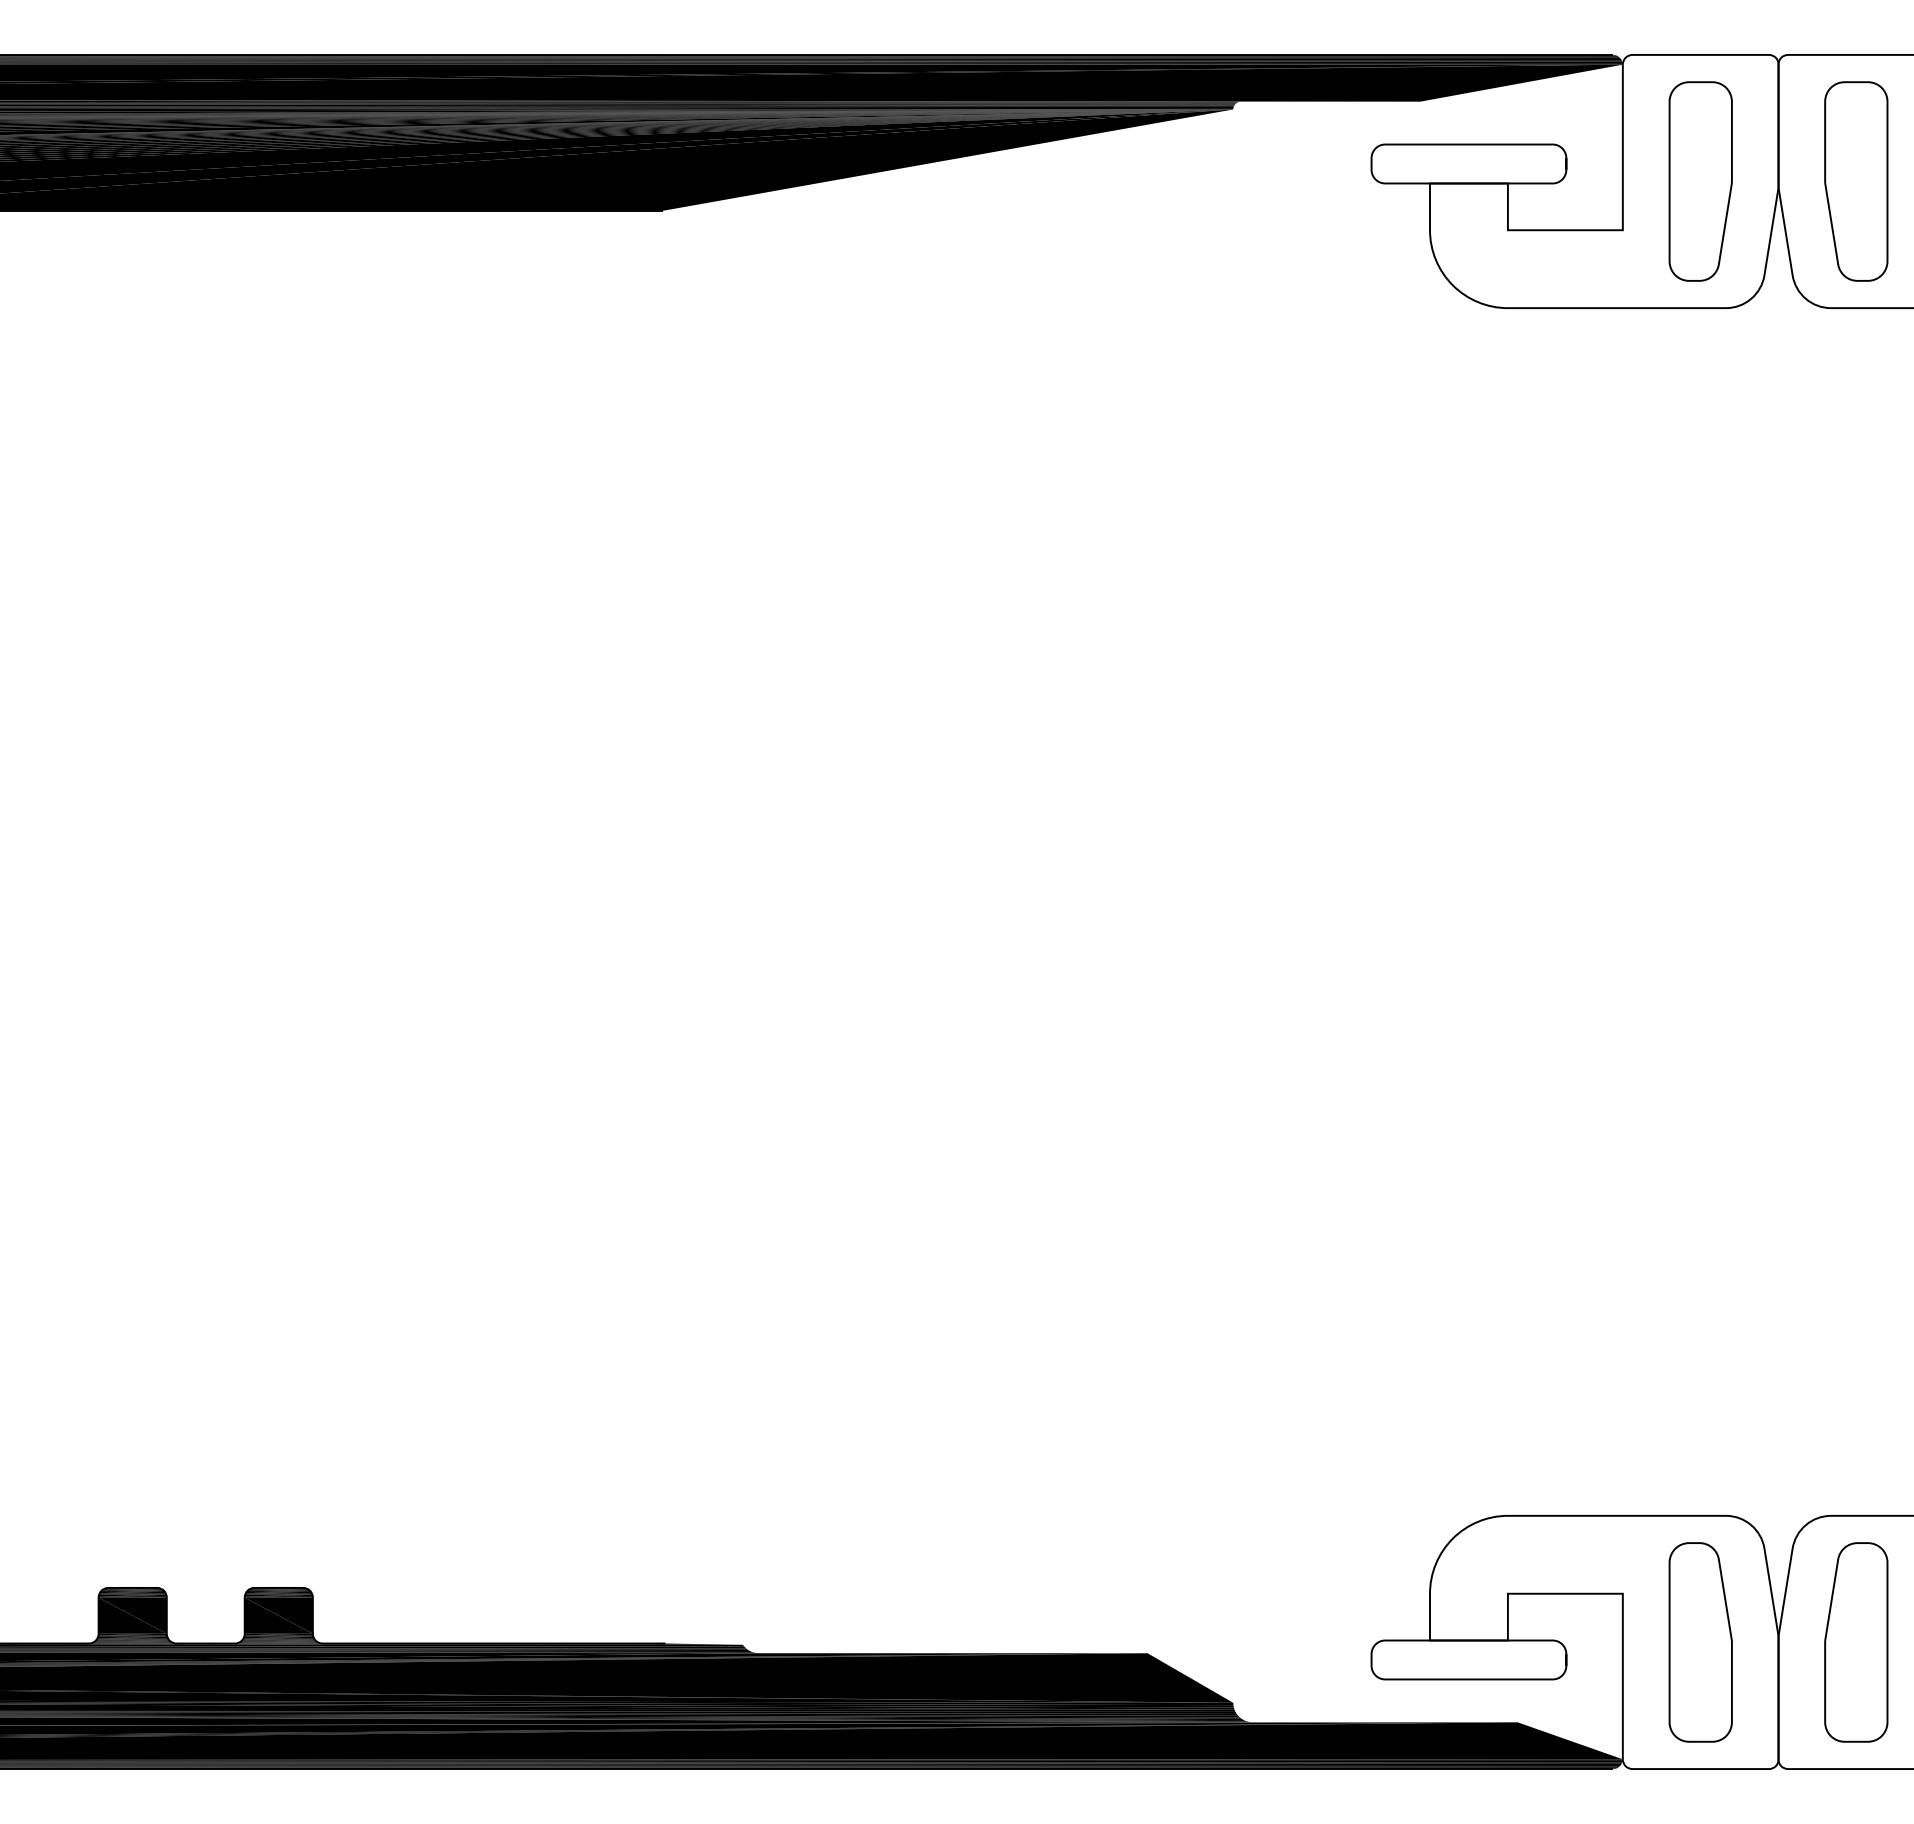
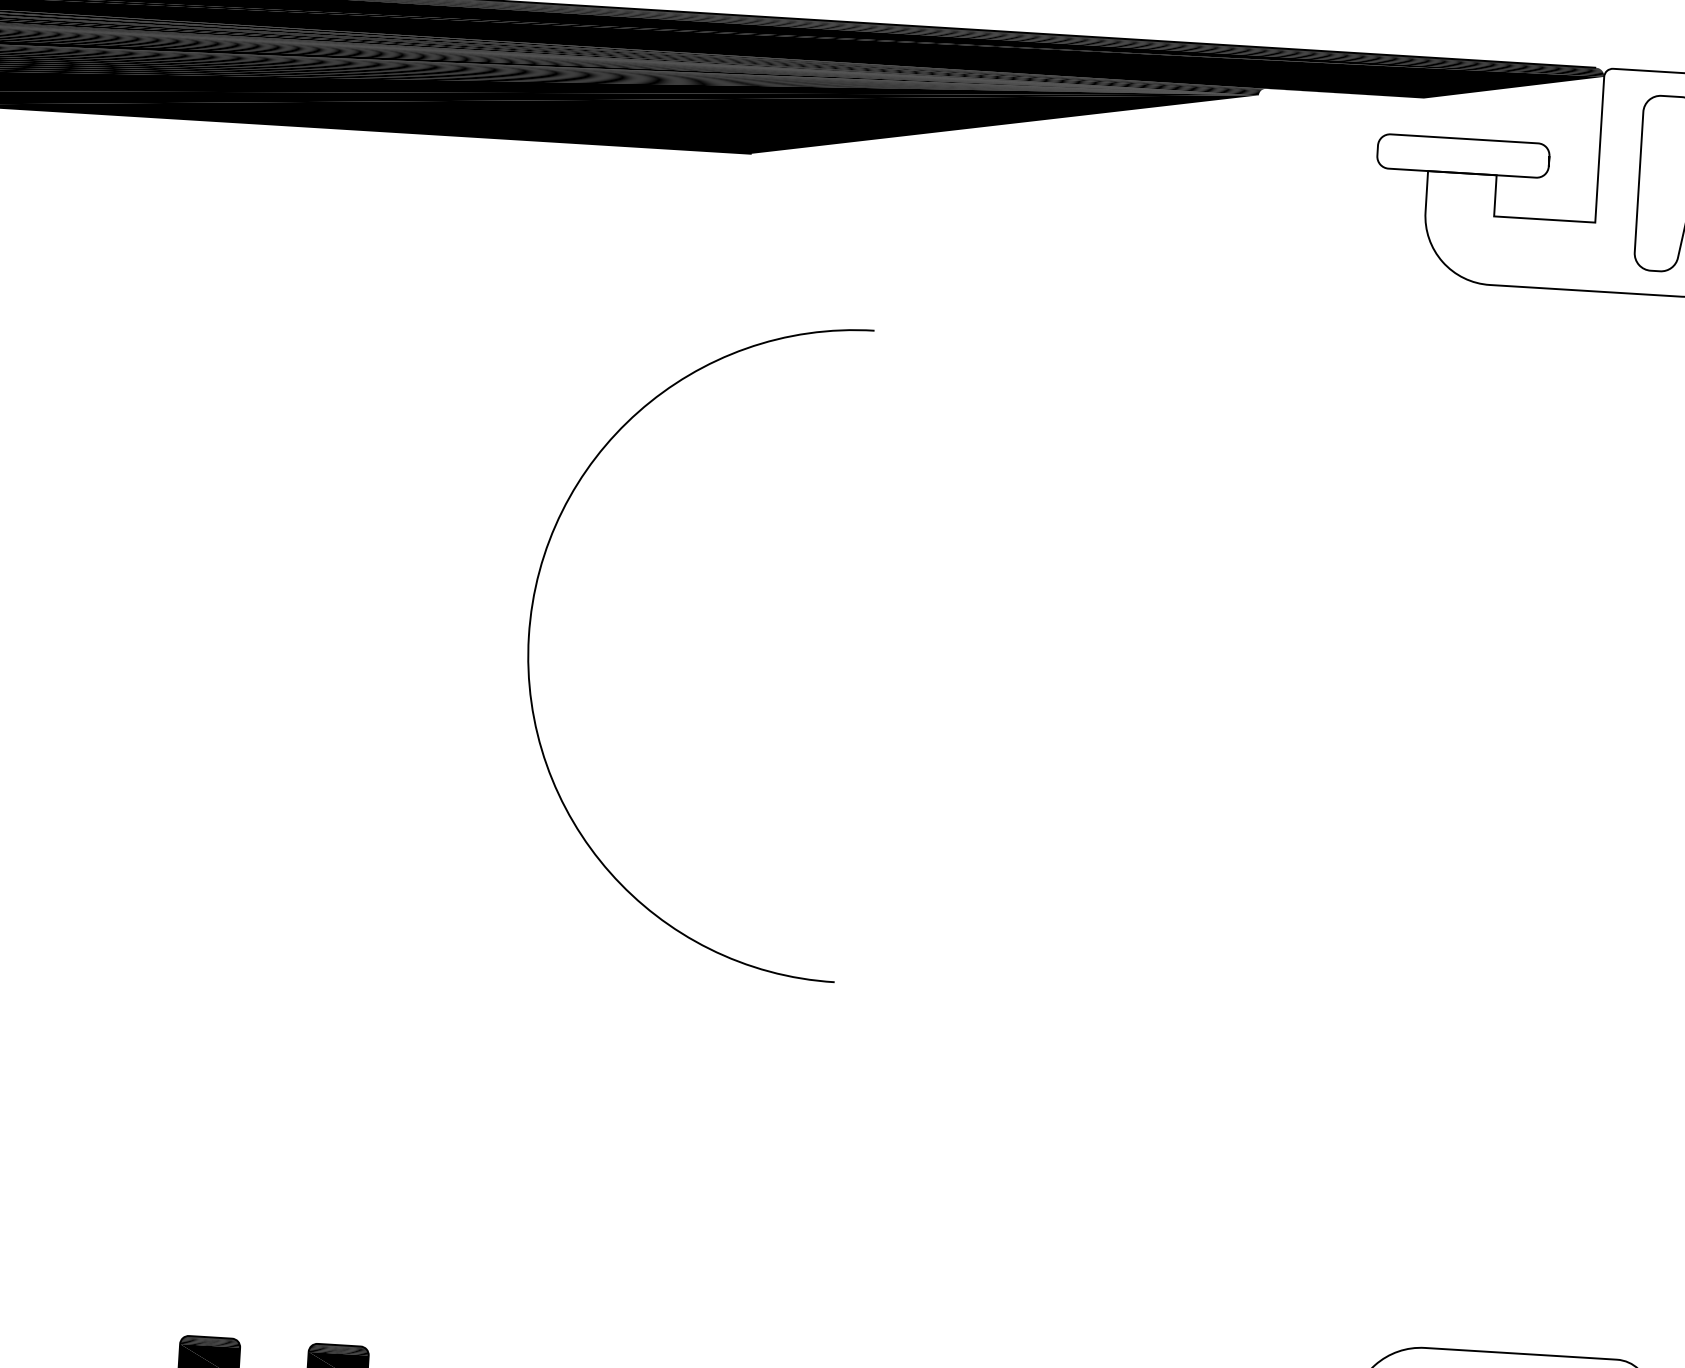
part: (445, 772) -> (529, 636), added

